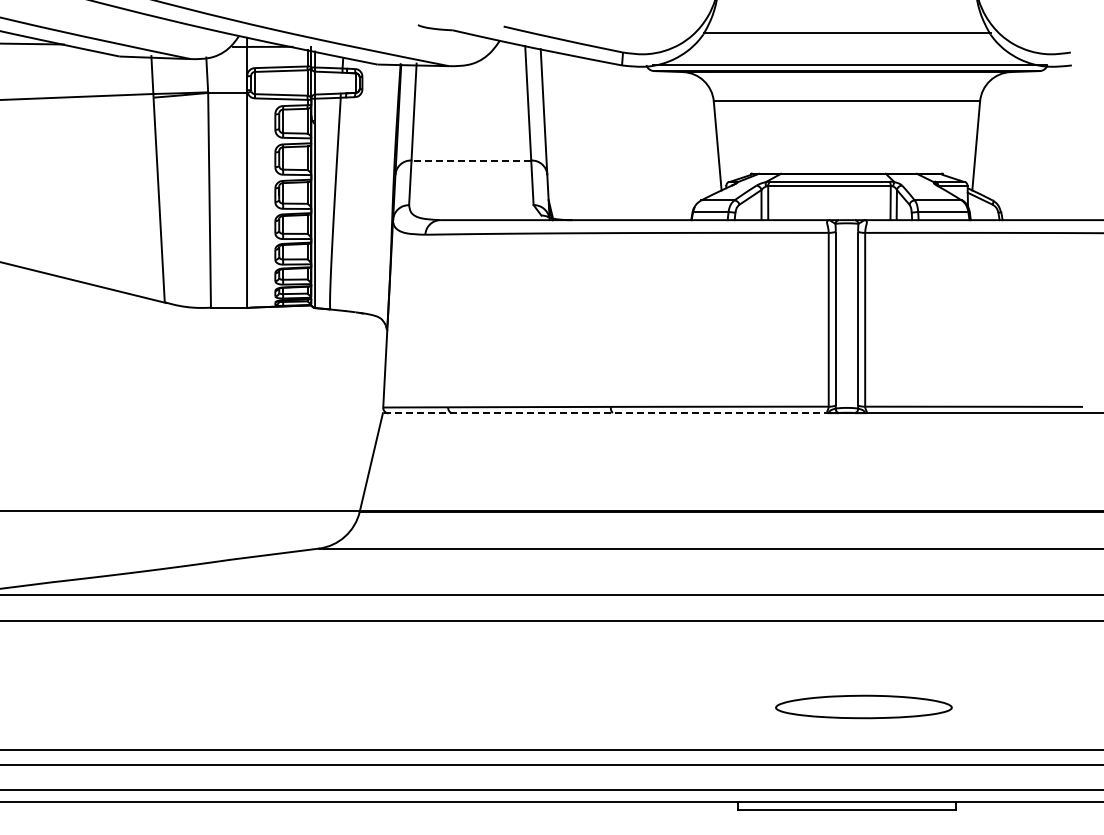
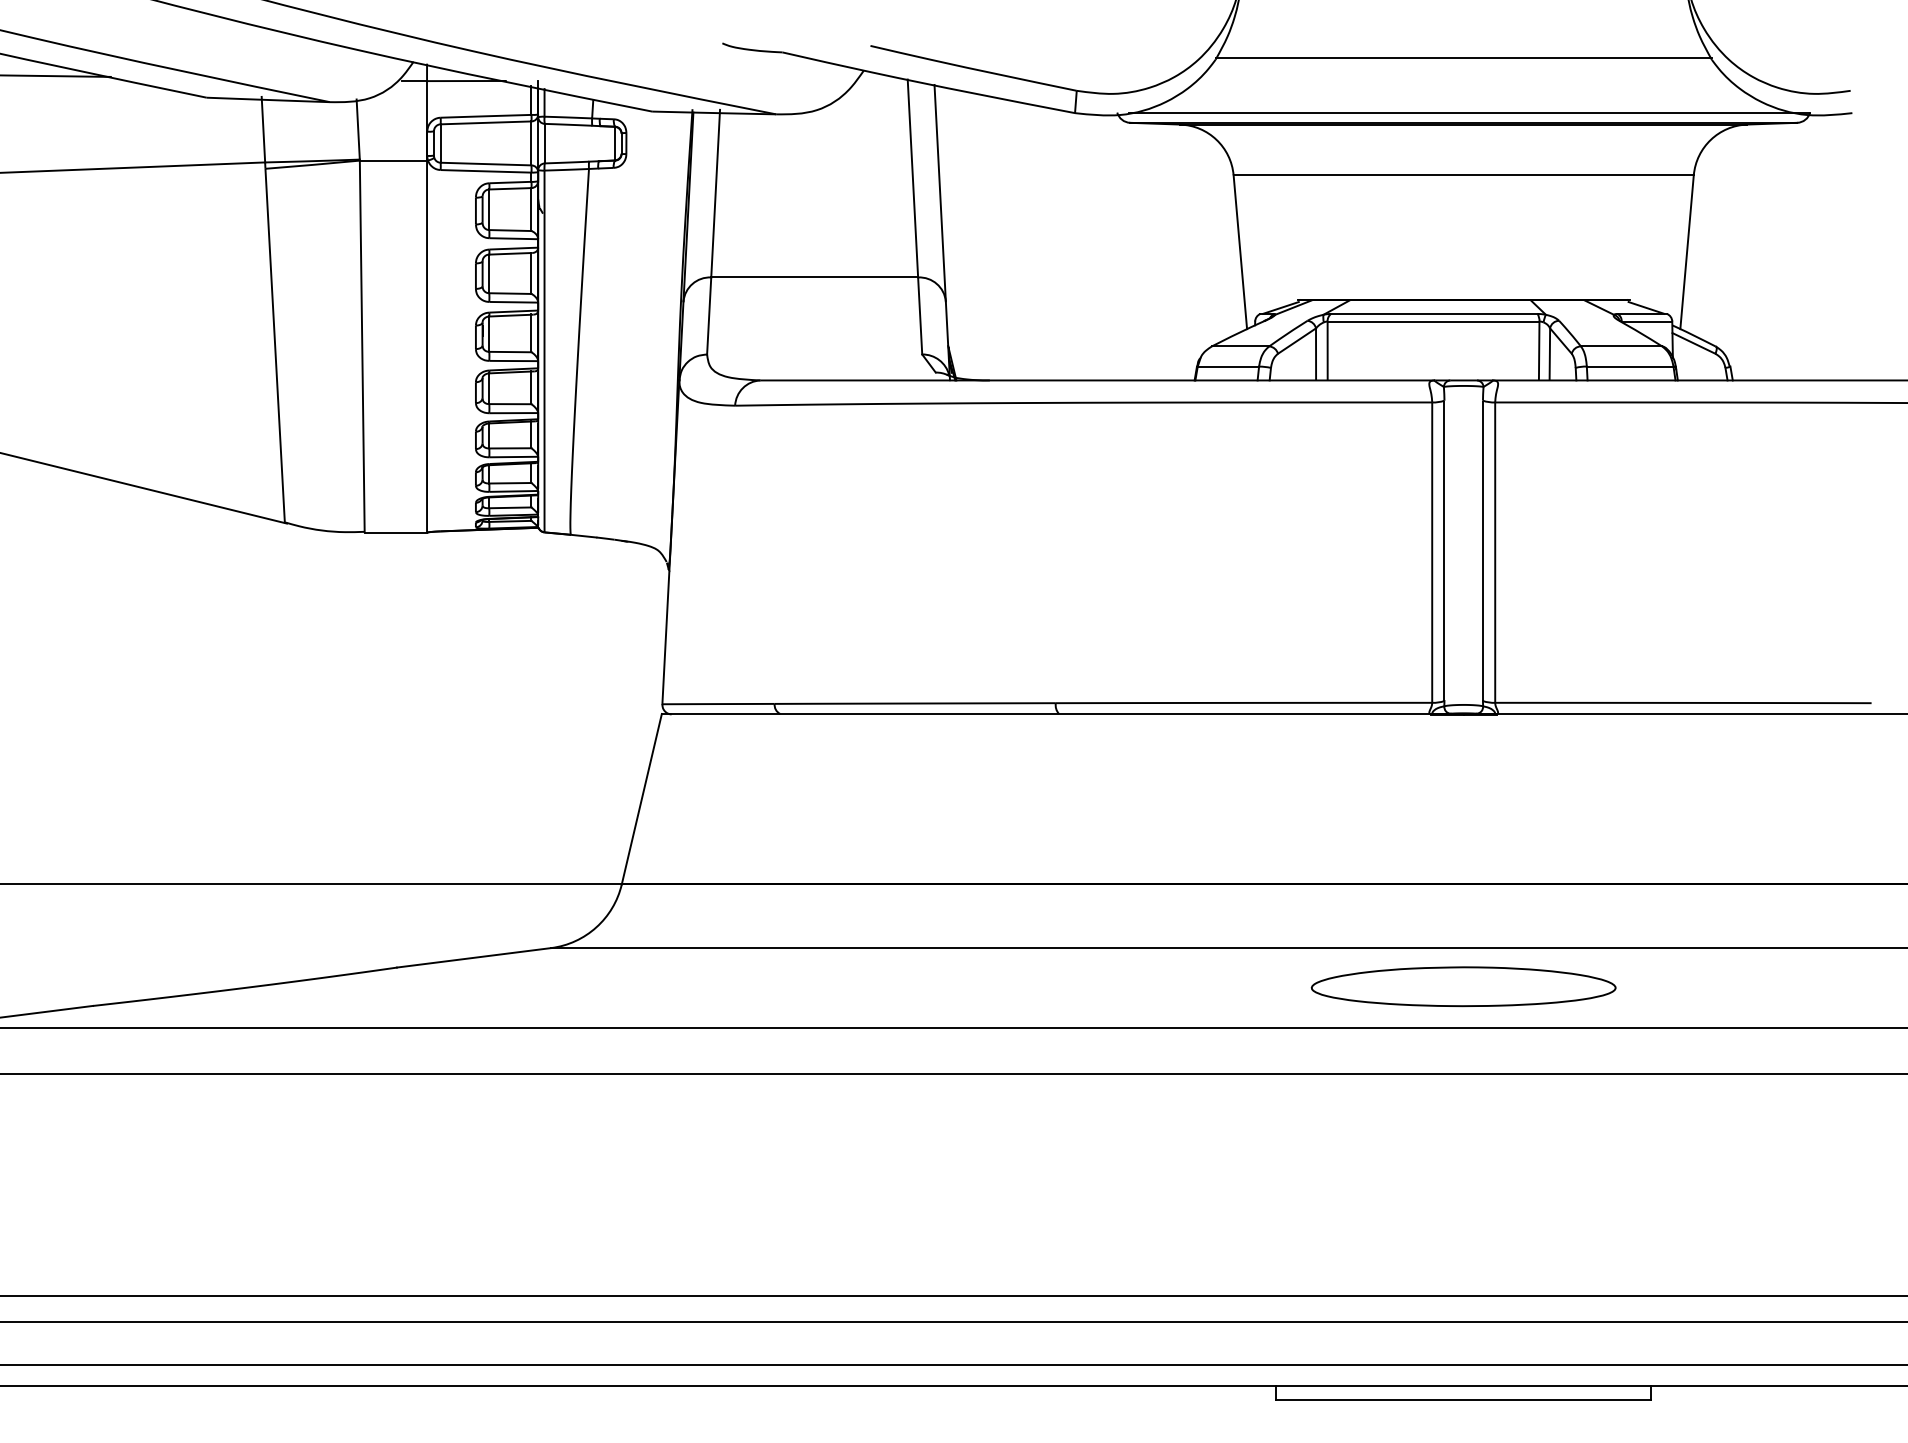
line: (471, 160) -> (814, 277), dashed -> solid
line: (617, 413) -> (1067, 714), dashed -> solid
part: (863, 706) -> (1462, 985), moved

